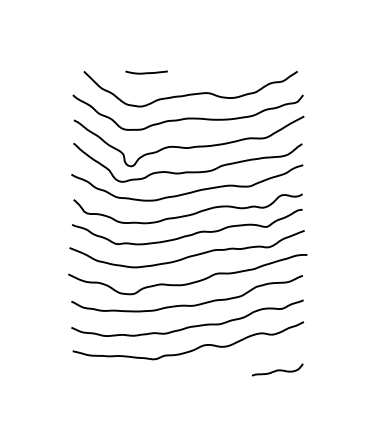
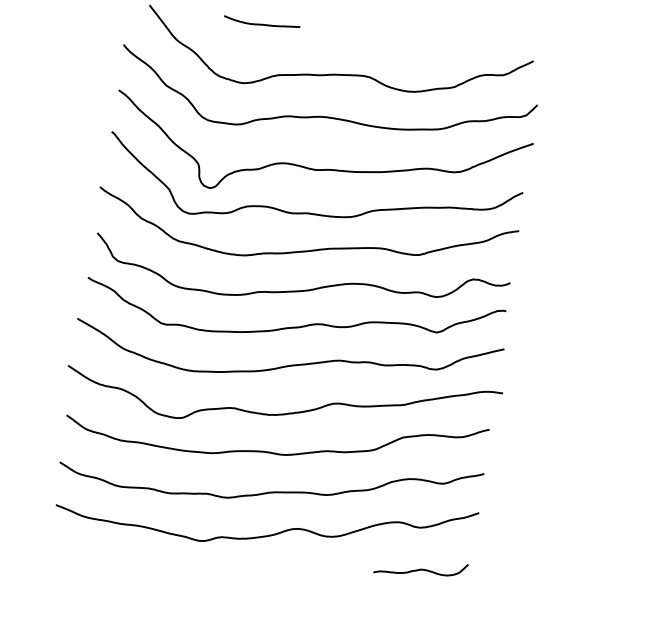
curve: (277, 369) -> (420, 567), moved

